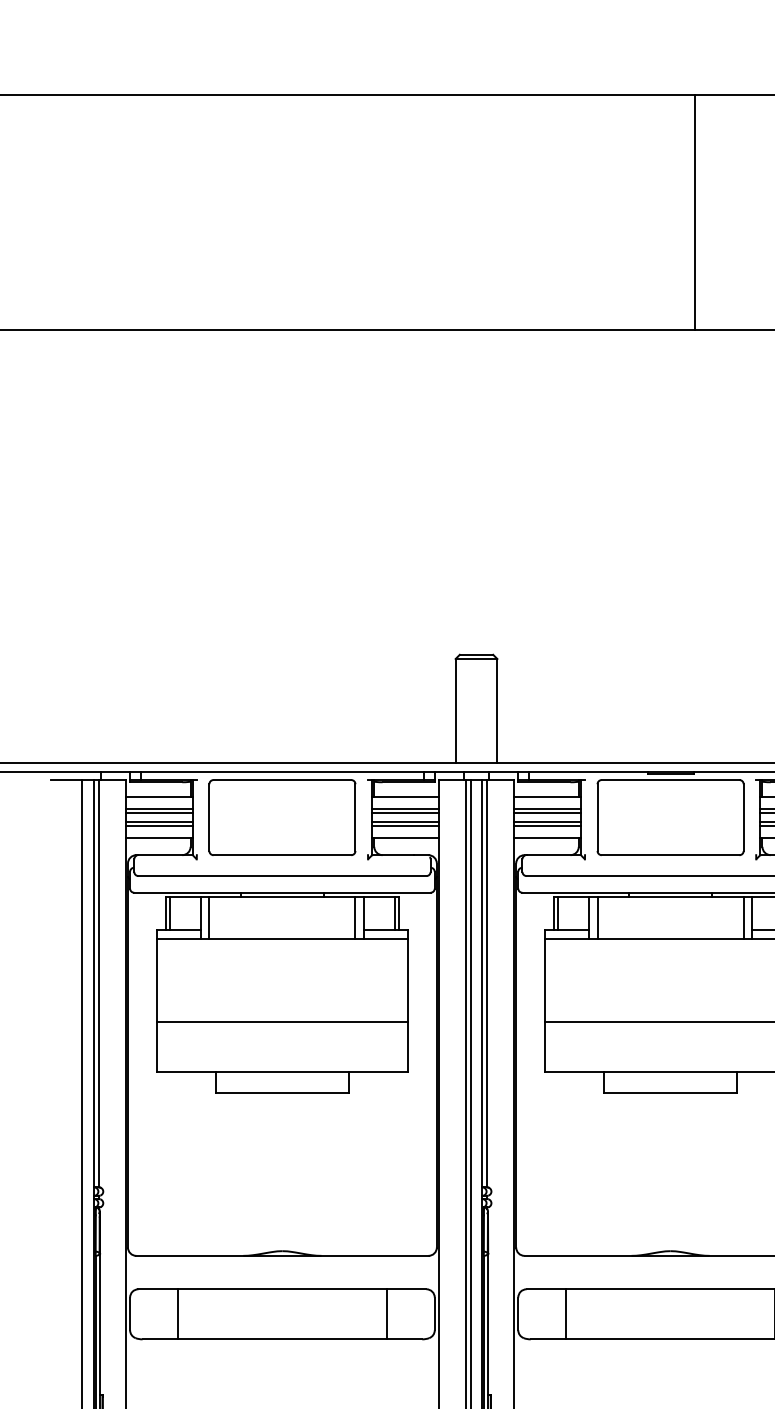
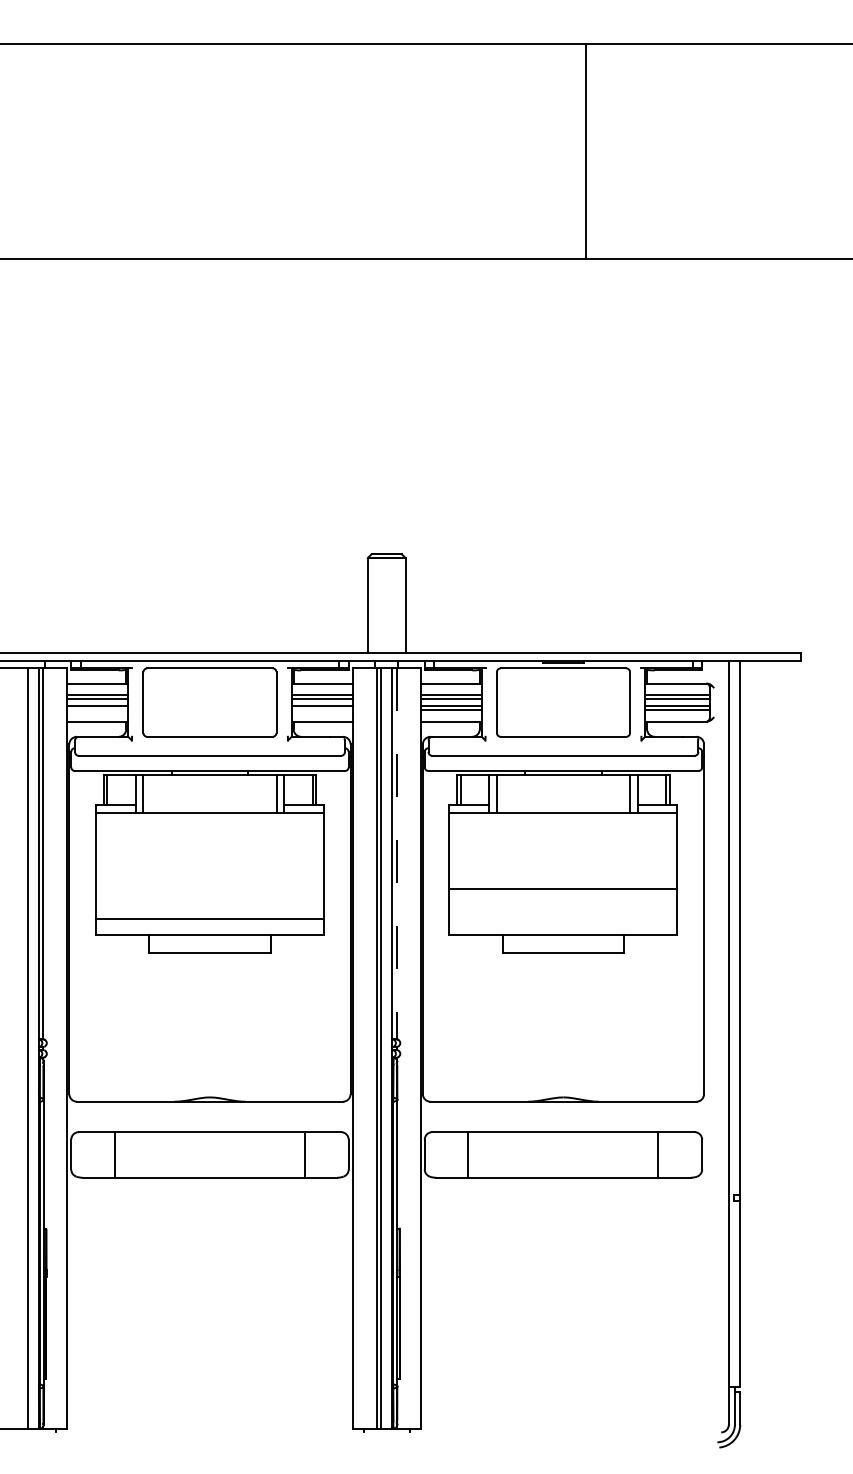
line: (158, 826) -> (97, 710), removed
line: (404, 826) -> (321, 710), removed
line: (487, 984) -> (396, 854), solid -> dashed
line: (281, 1021) -> (209, 918), moved

